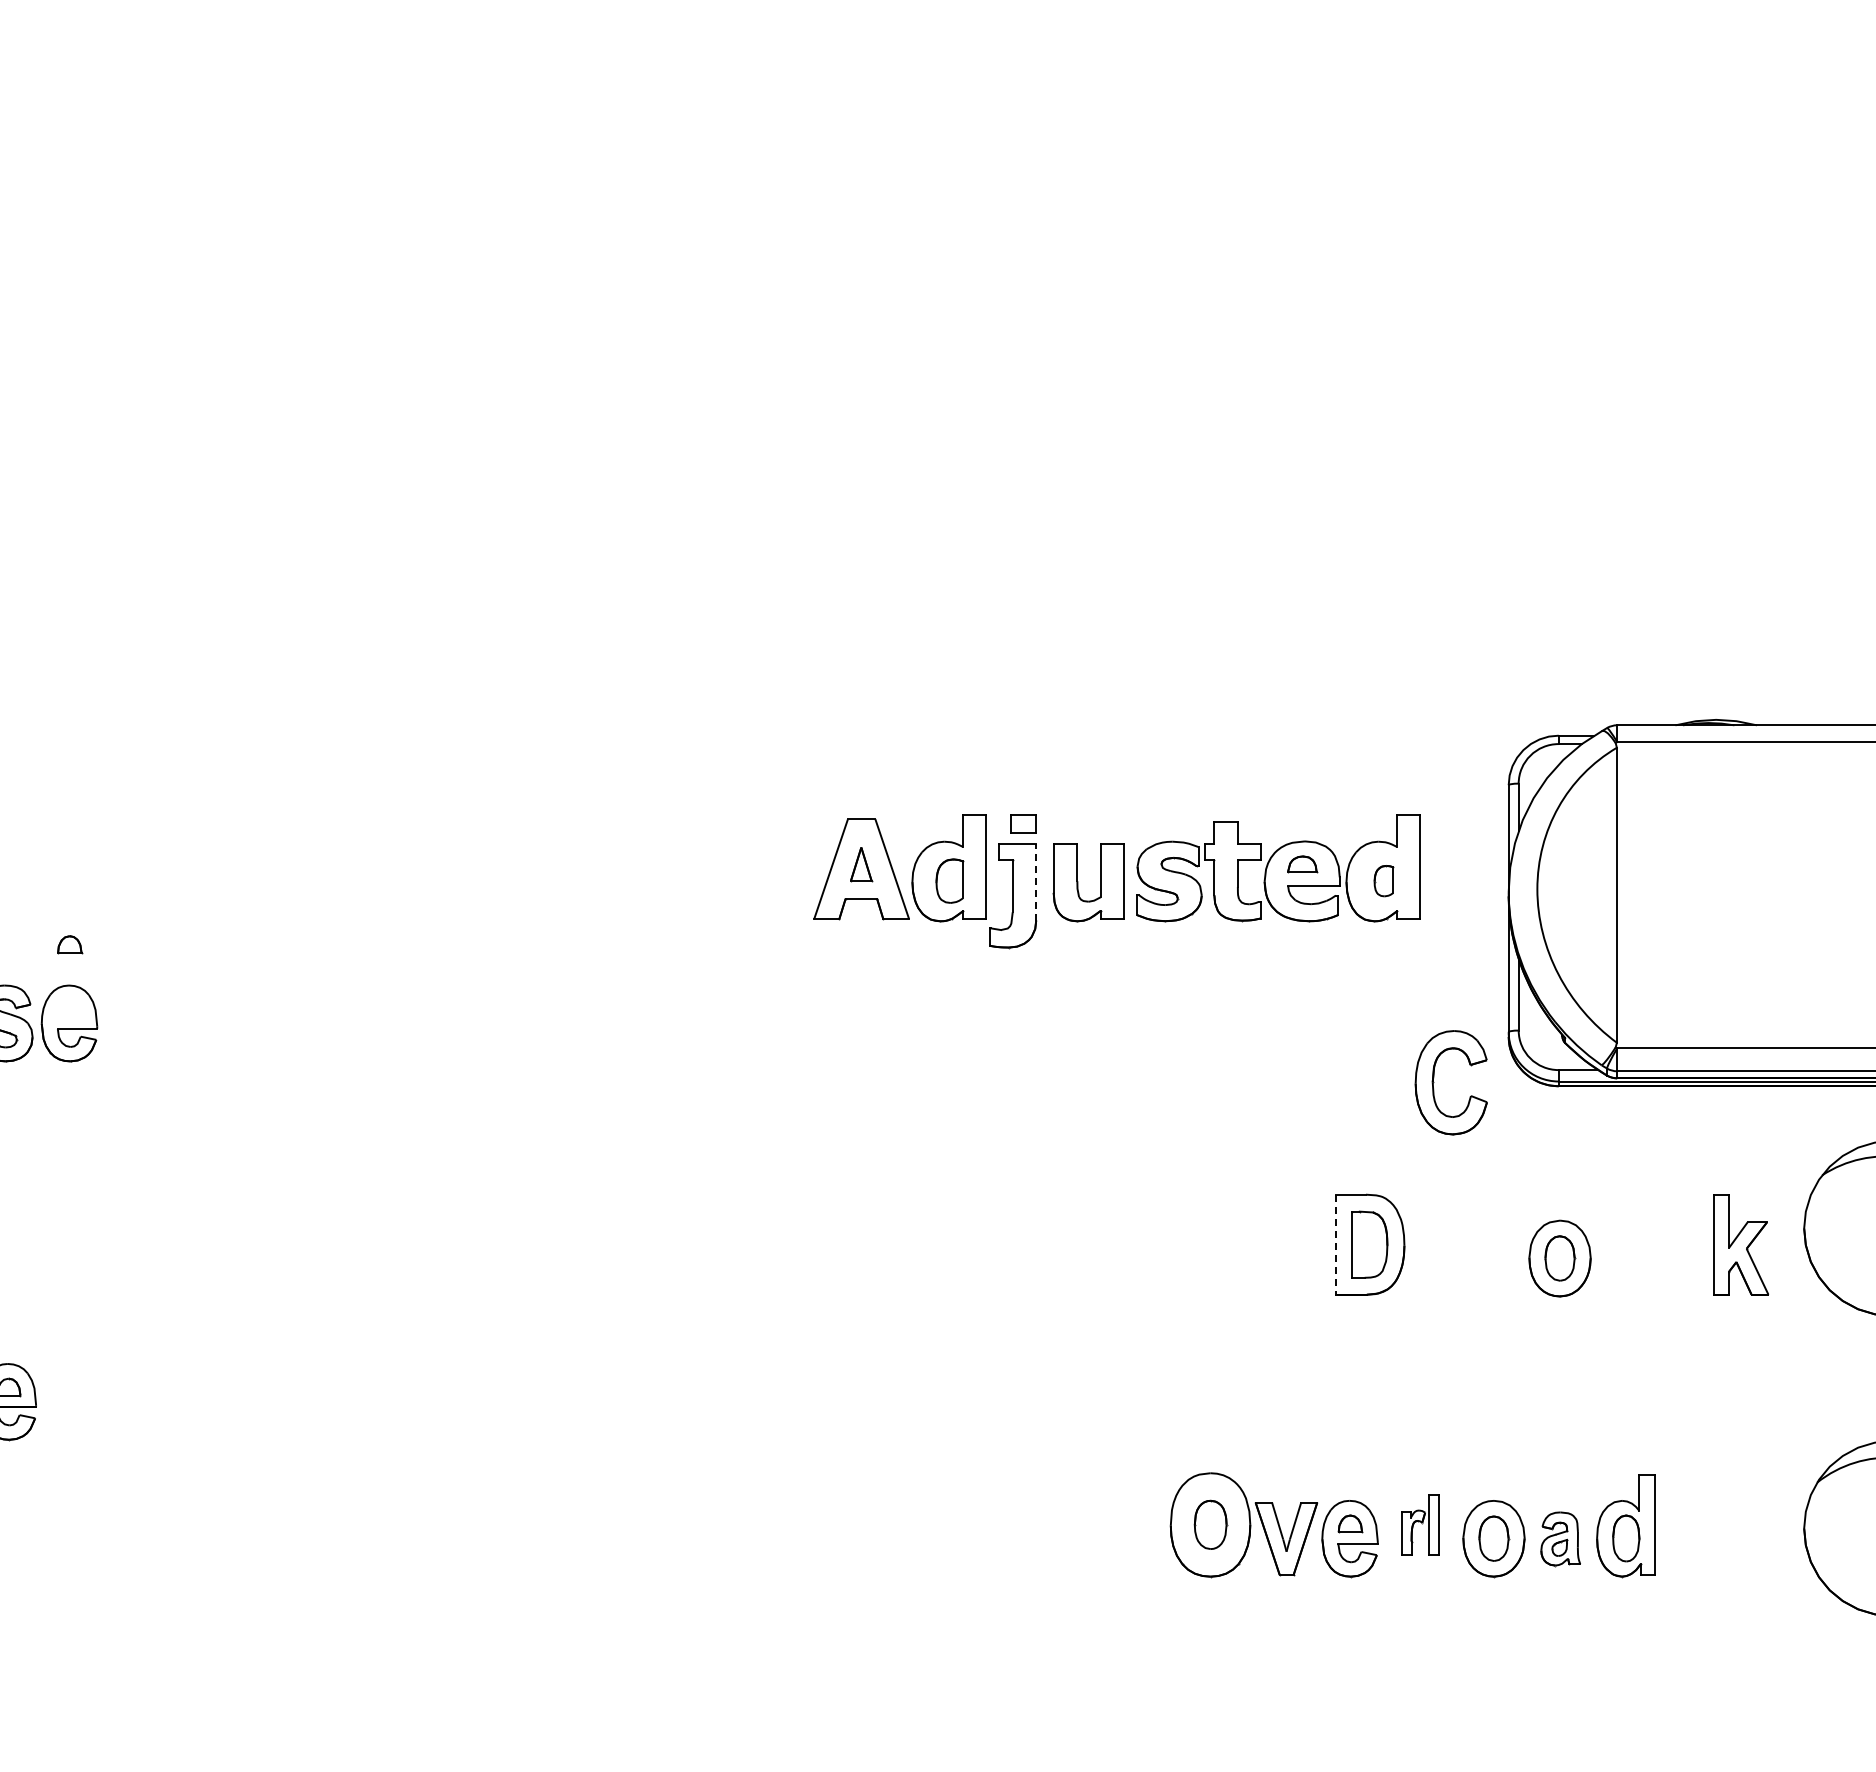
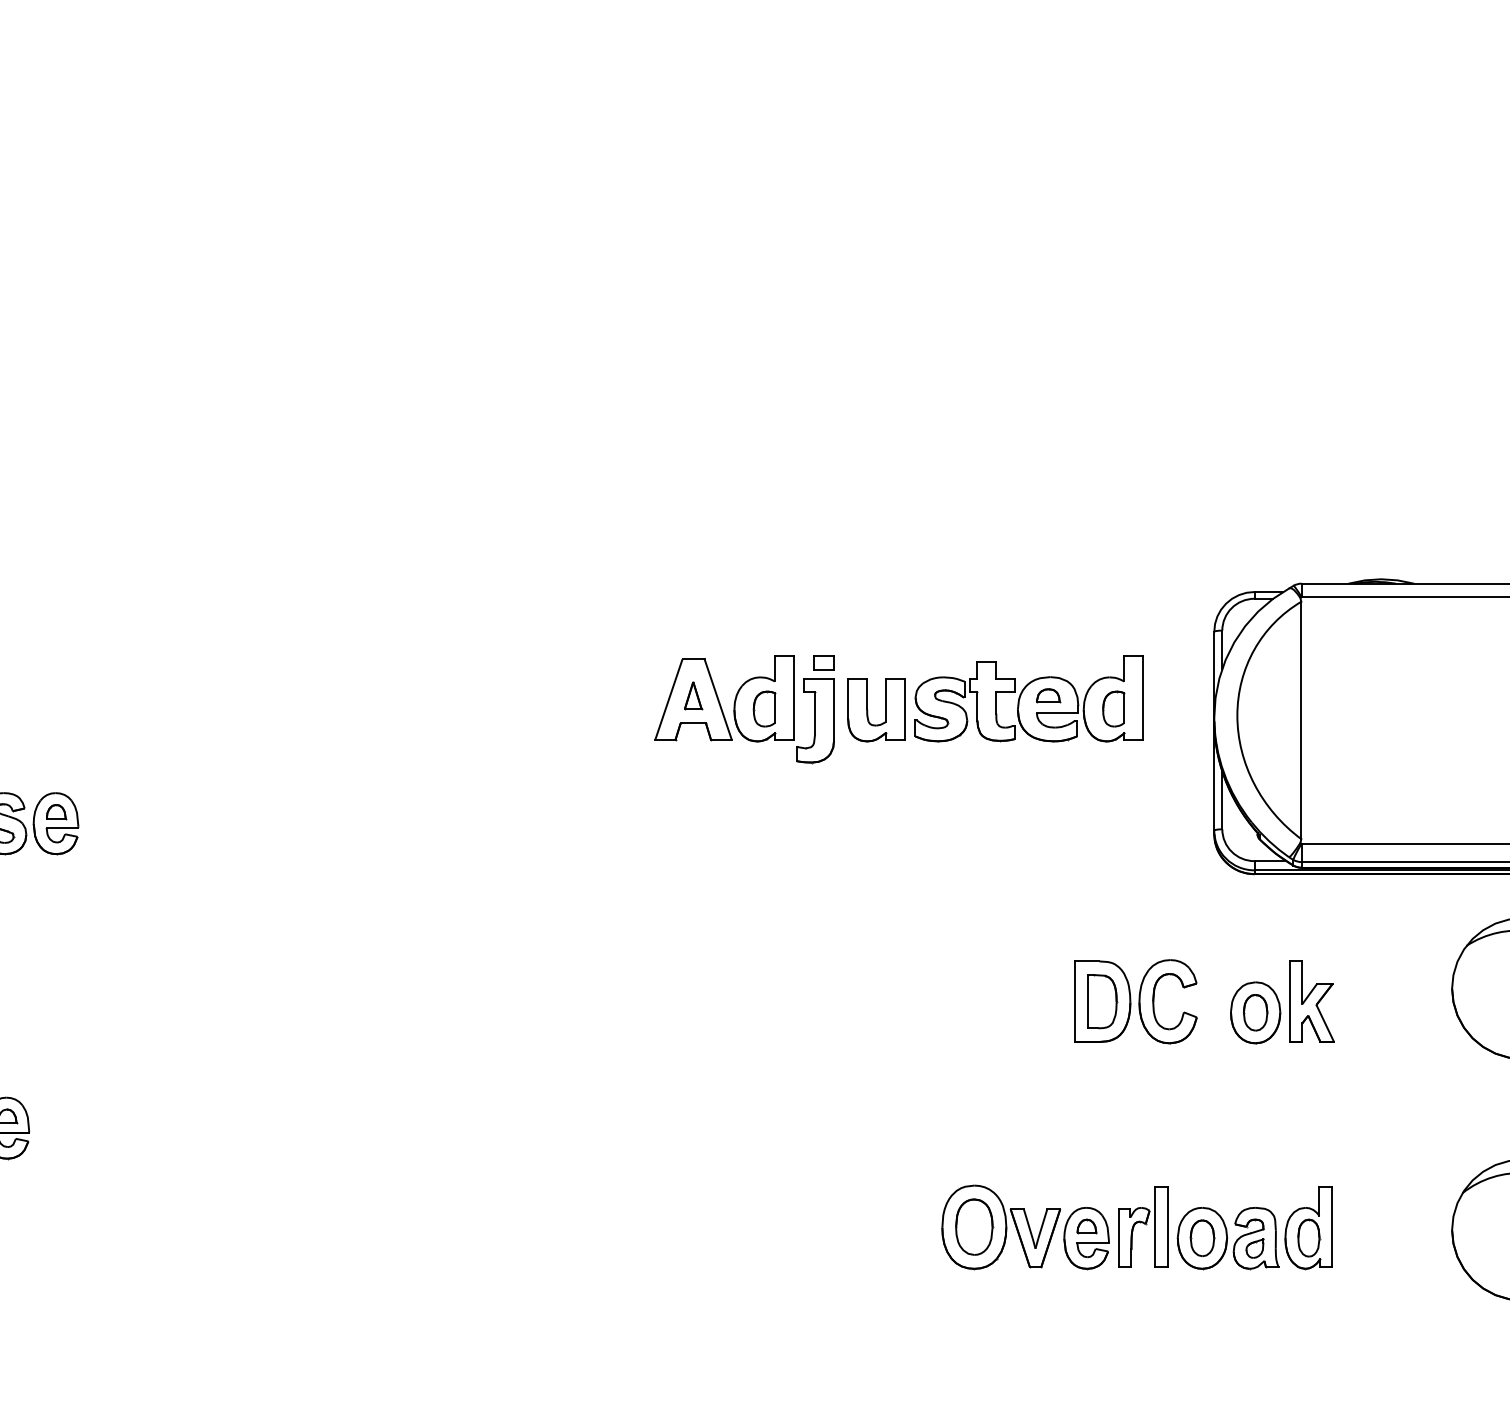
part: (1383, 880) -> (1113, 708), size x1.43
line: (1036, 881) -> (834, 709), dashed -> solid
part: (70, 944) -> (56, 811), moved
part: (1434, 1082) -> (1154, 1001), moved
part: (1741, 1244) -> (1312, 1001), moved
line: (1335, 1245) -> (1074, 1002), dashed -> solid
part: (1210, 1524) -> (974, 1226), size x1.43
part: (1420, 1524) -> (1143, 1226), size x1.67
part: (1560, 1539) -> (1255, 1238), size x1.43

